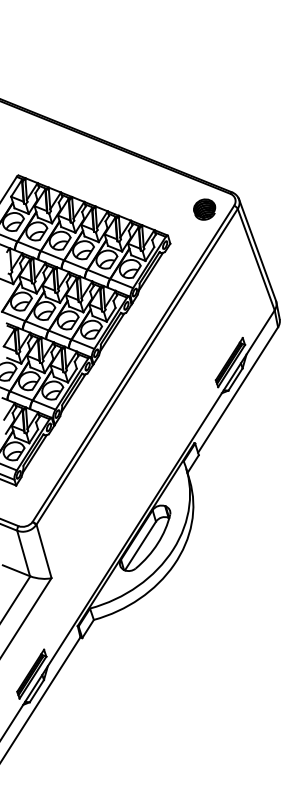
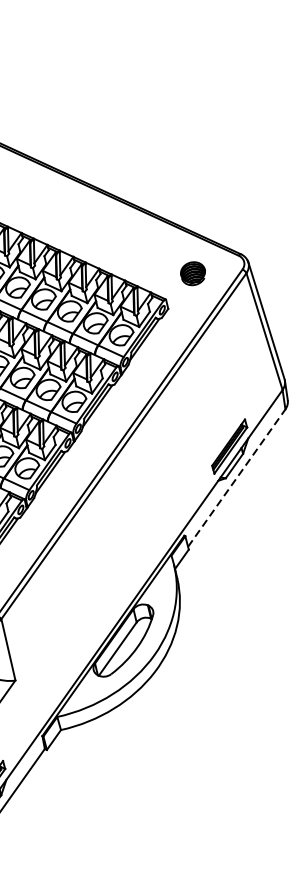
part: (204, 209) -> (192, 273), moved
line: (238, 389) -> (237, 477), solid -> dashed

